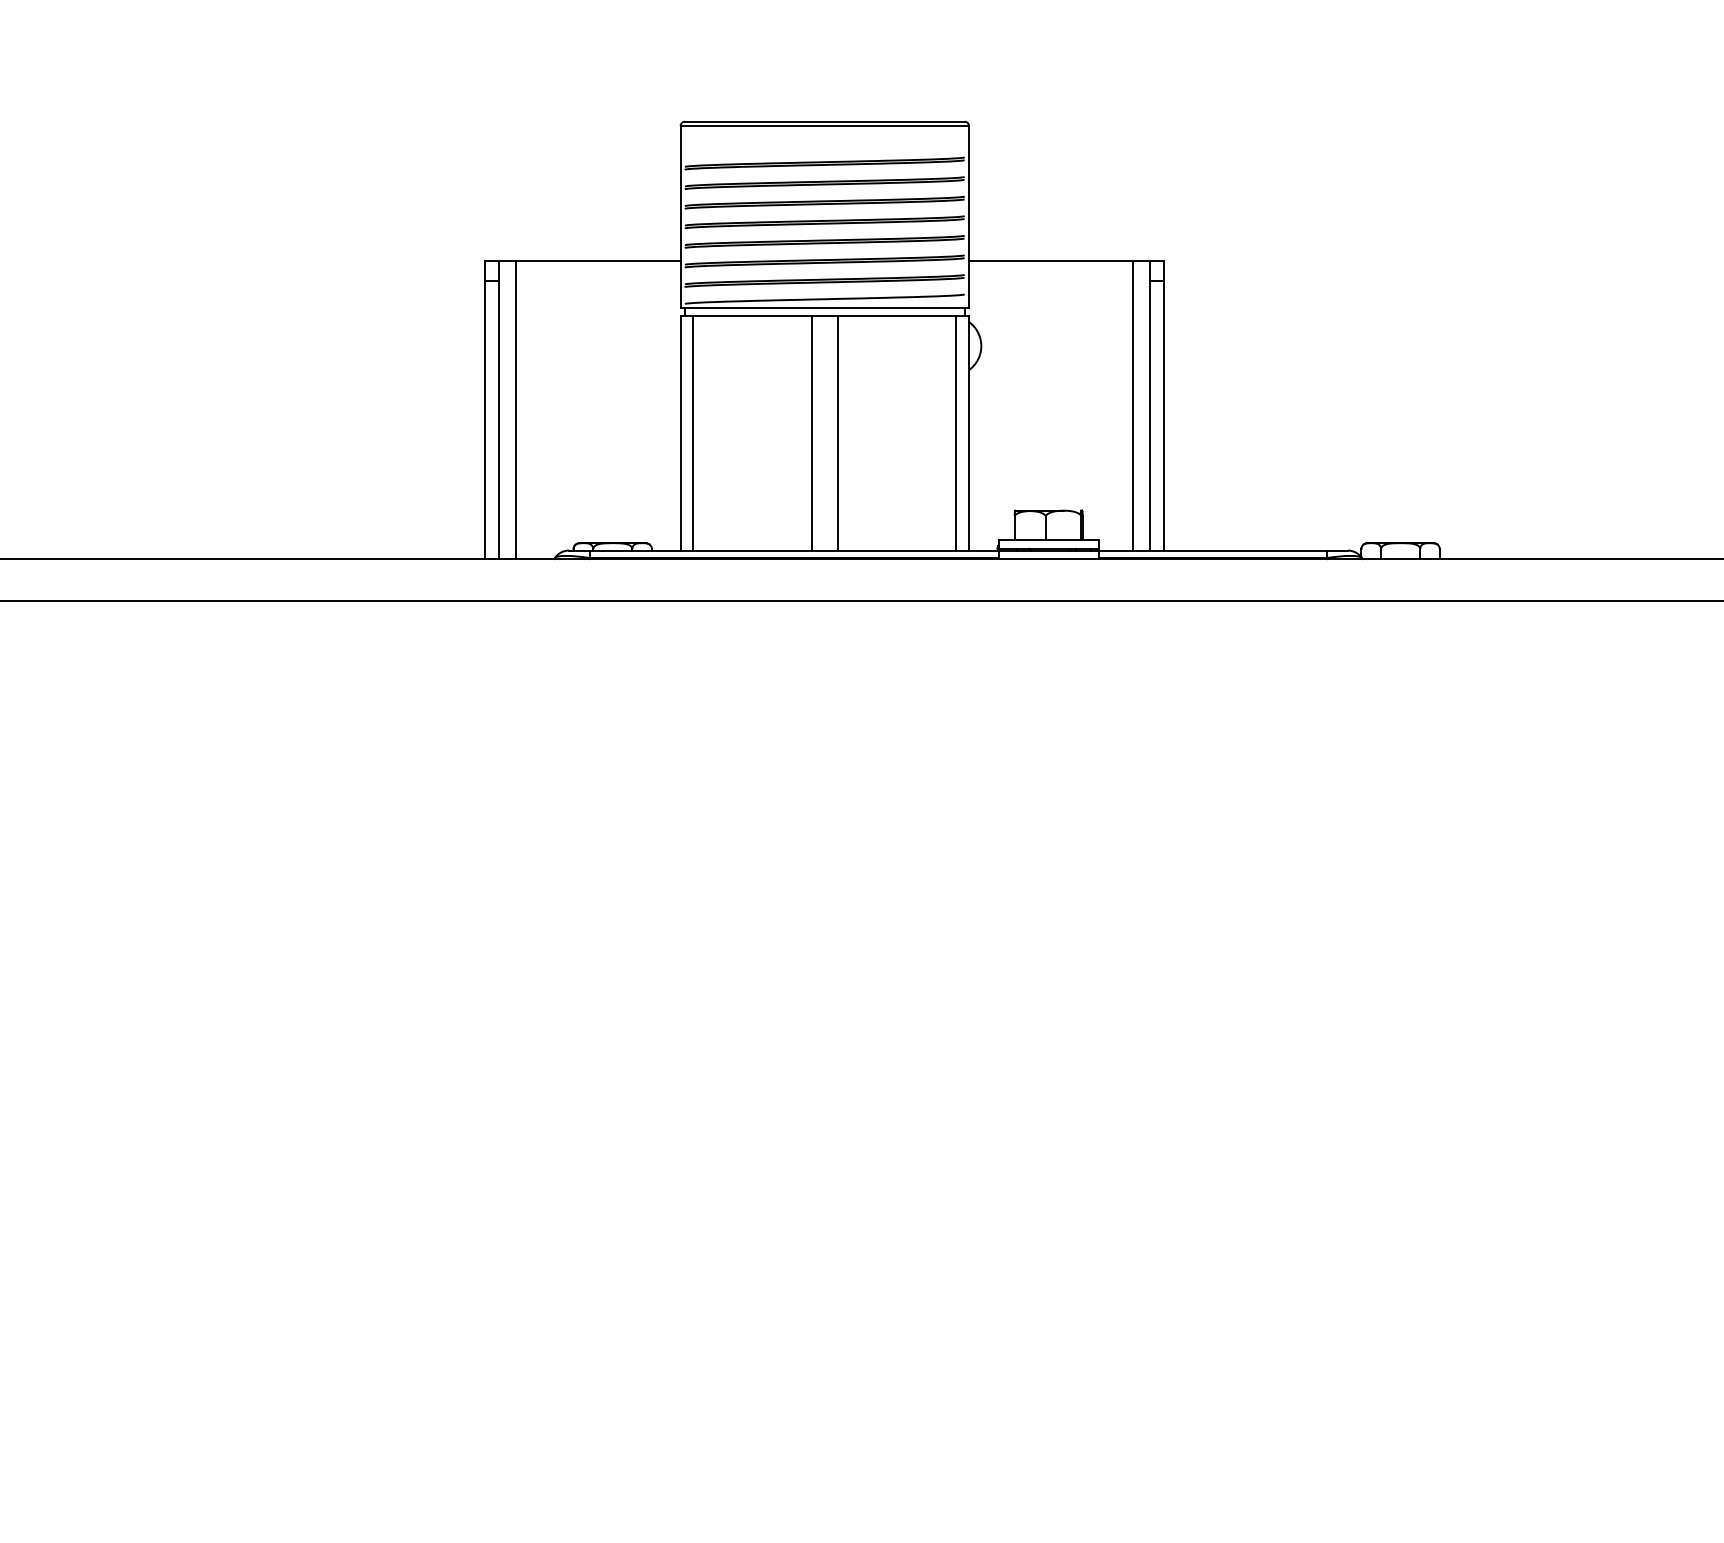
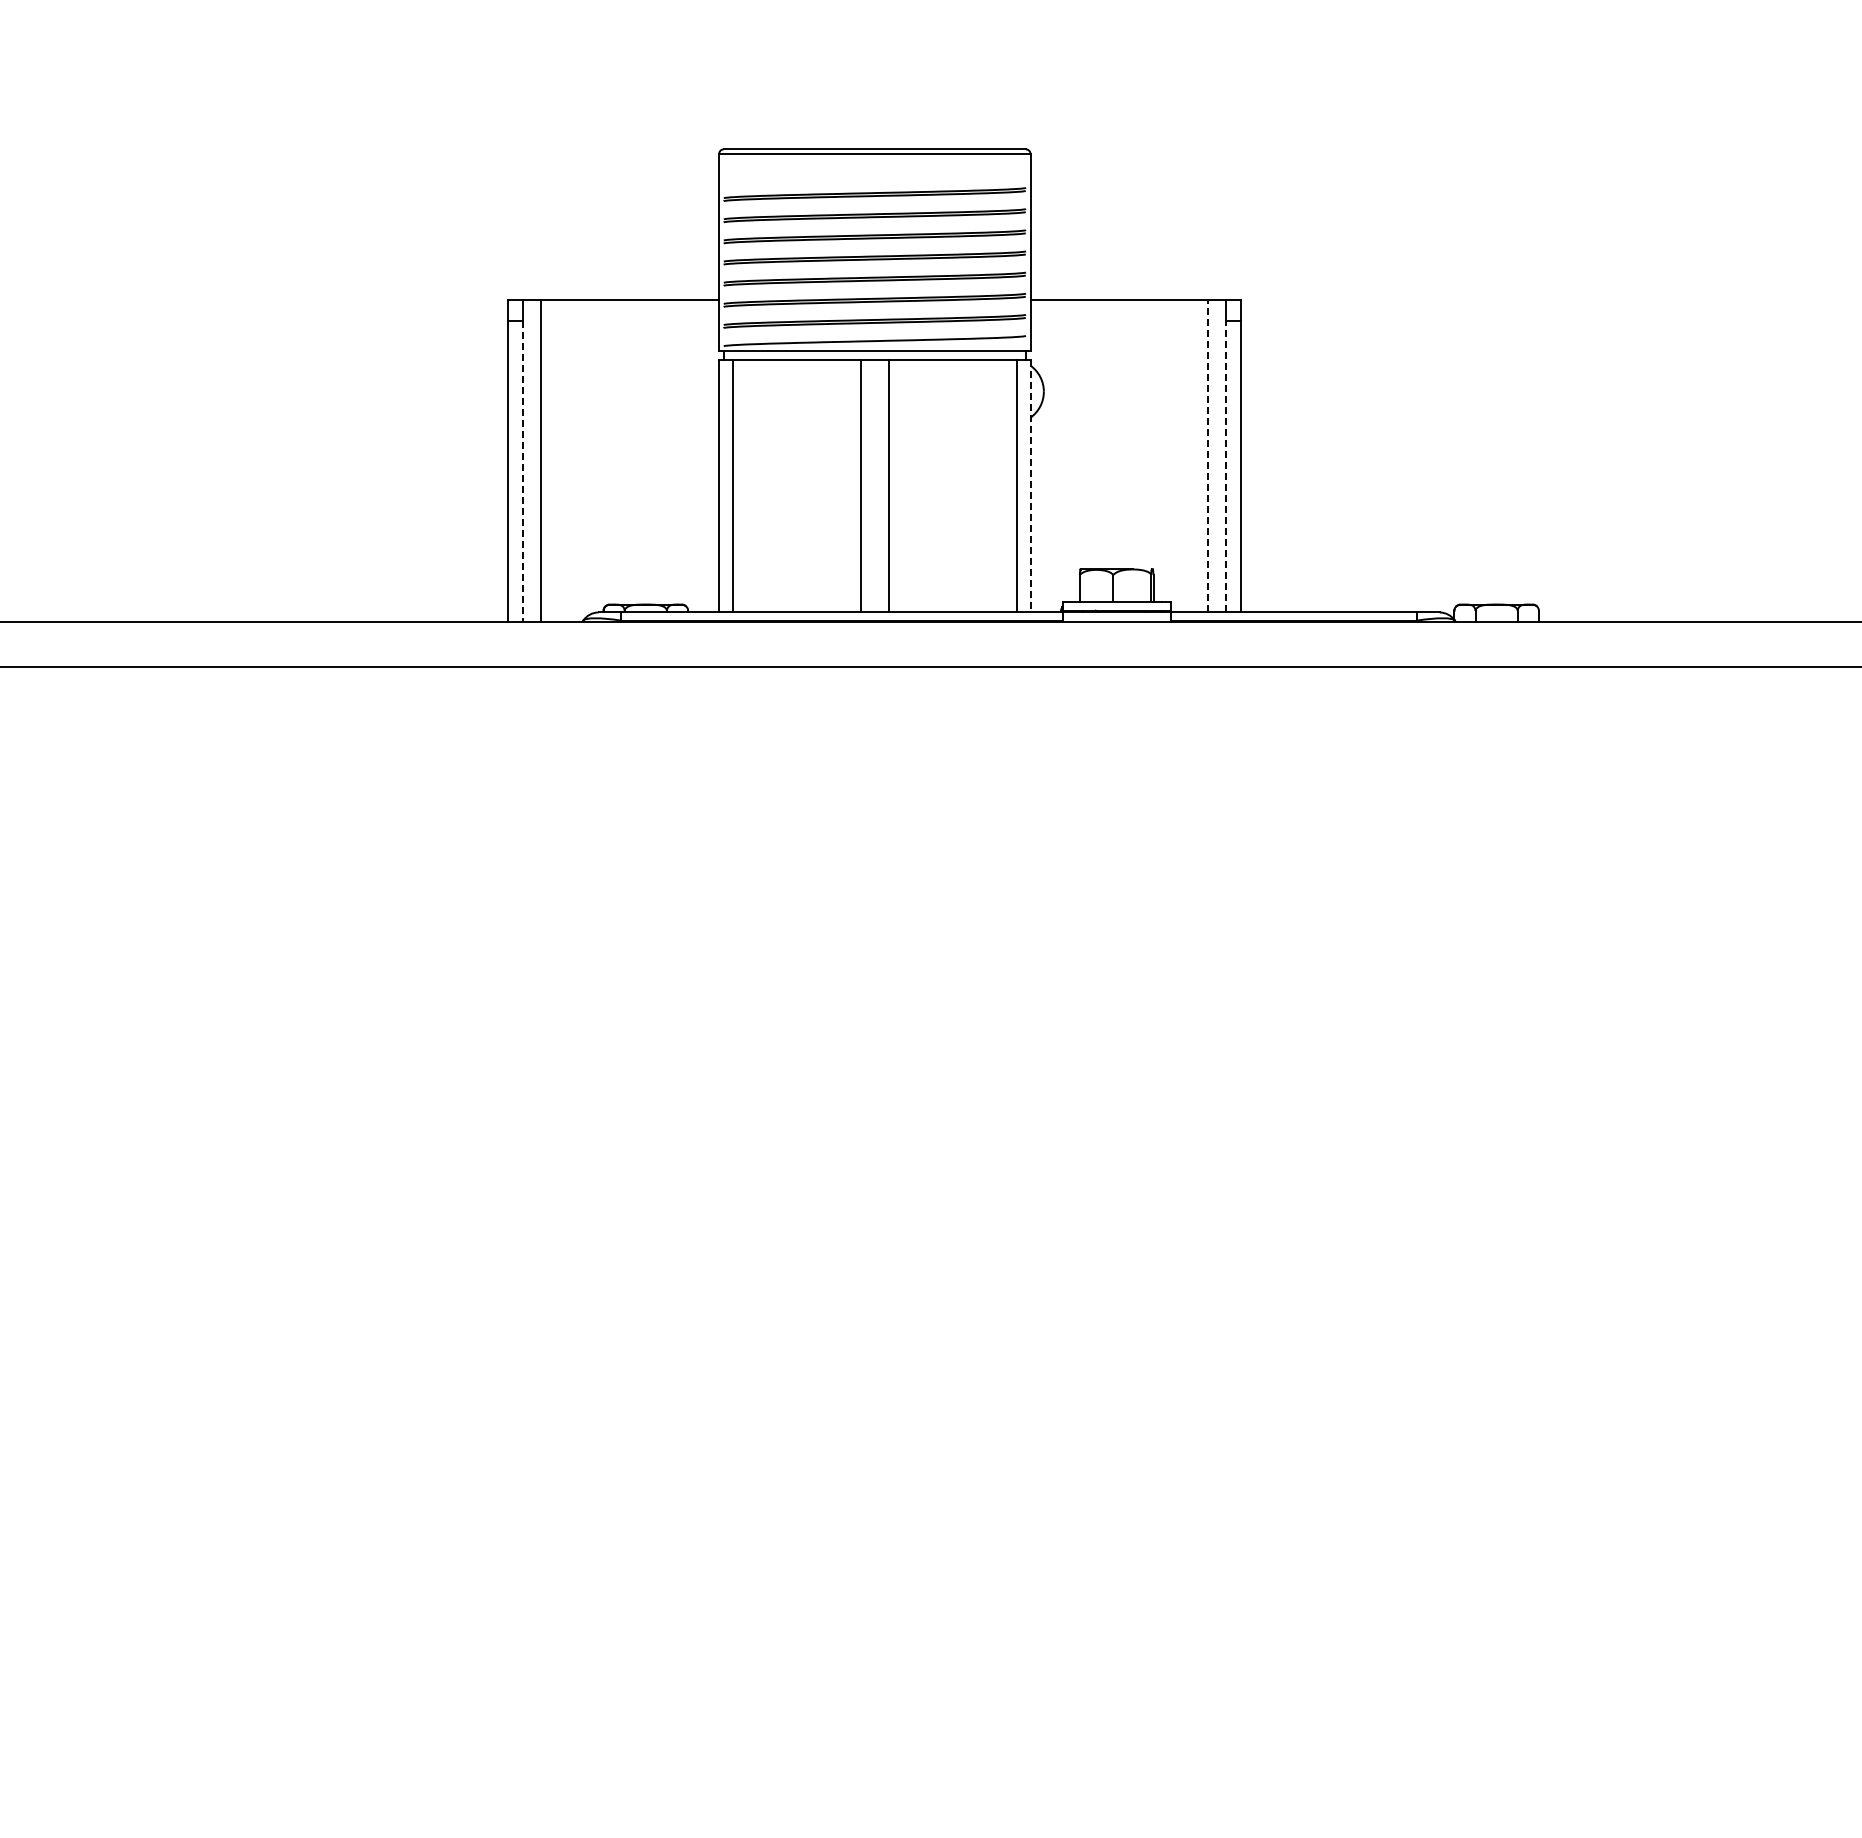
line: (1132, 405) -> (1207, 455), solid -> dashed
line: (1150, 415) -> (1226, 466), solid -> dashed
line: (498, 420) -> (522, 472), solid -> dashed
line: (968, 433) -> (1030, 486), solid -> dashed

